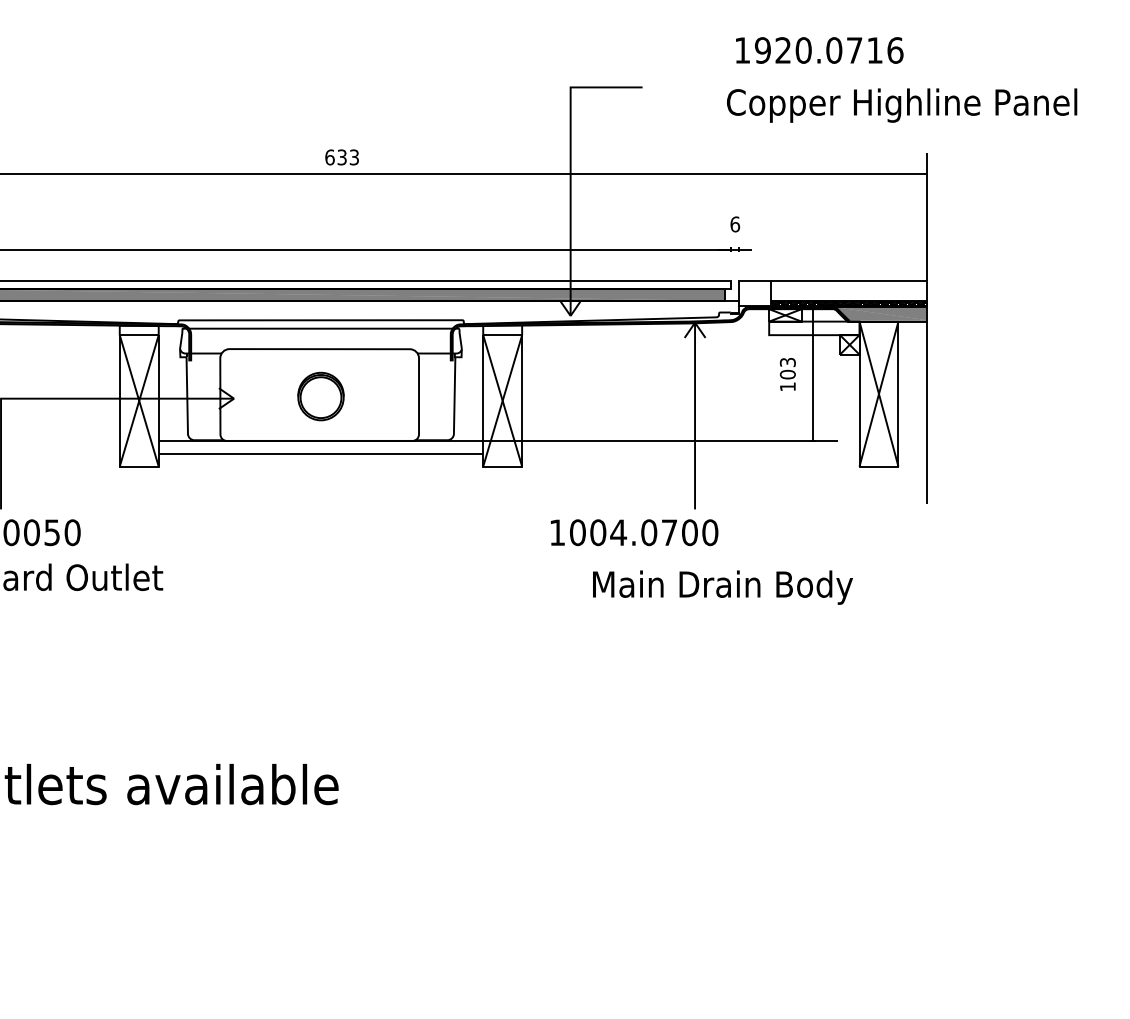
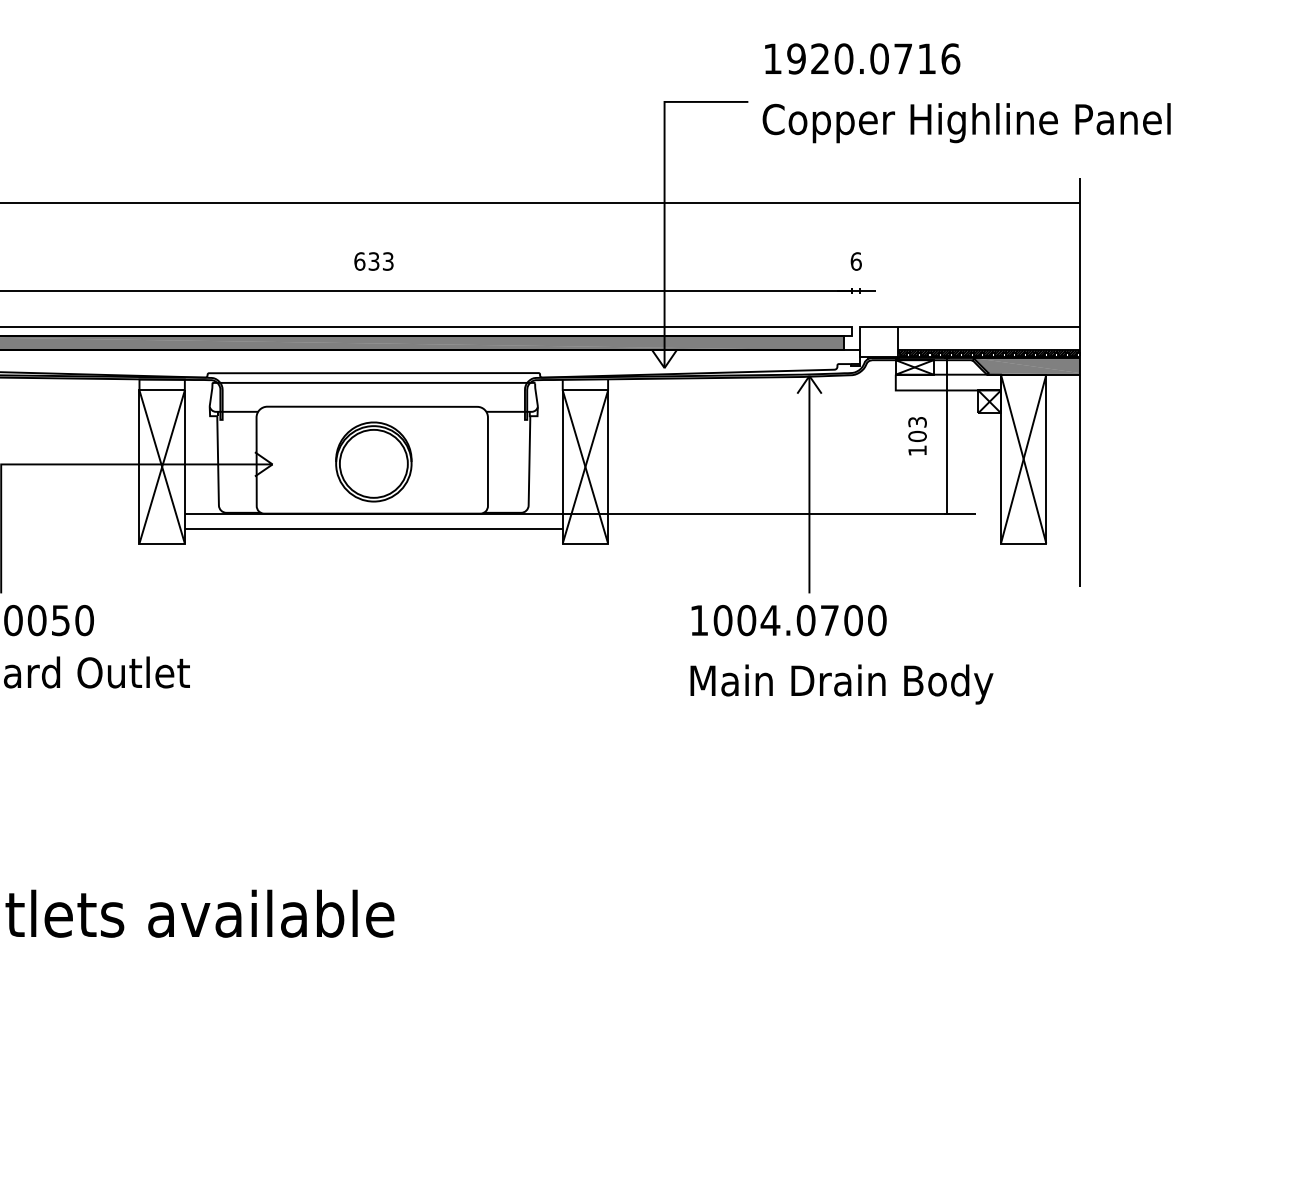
text: (819, 50) -> (862, 58), moved
text: (902, 105) -> (967, 123), moved
text: (341, 157) -> (373, 261), moved
part: (320, 396) -> (373, 461), size x1.43
text: (634, 532) -> (789, 620), moved

